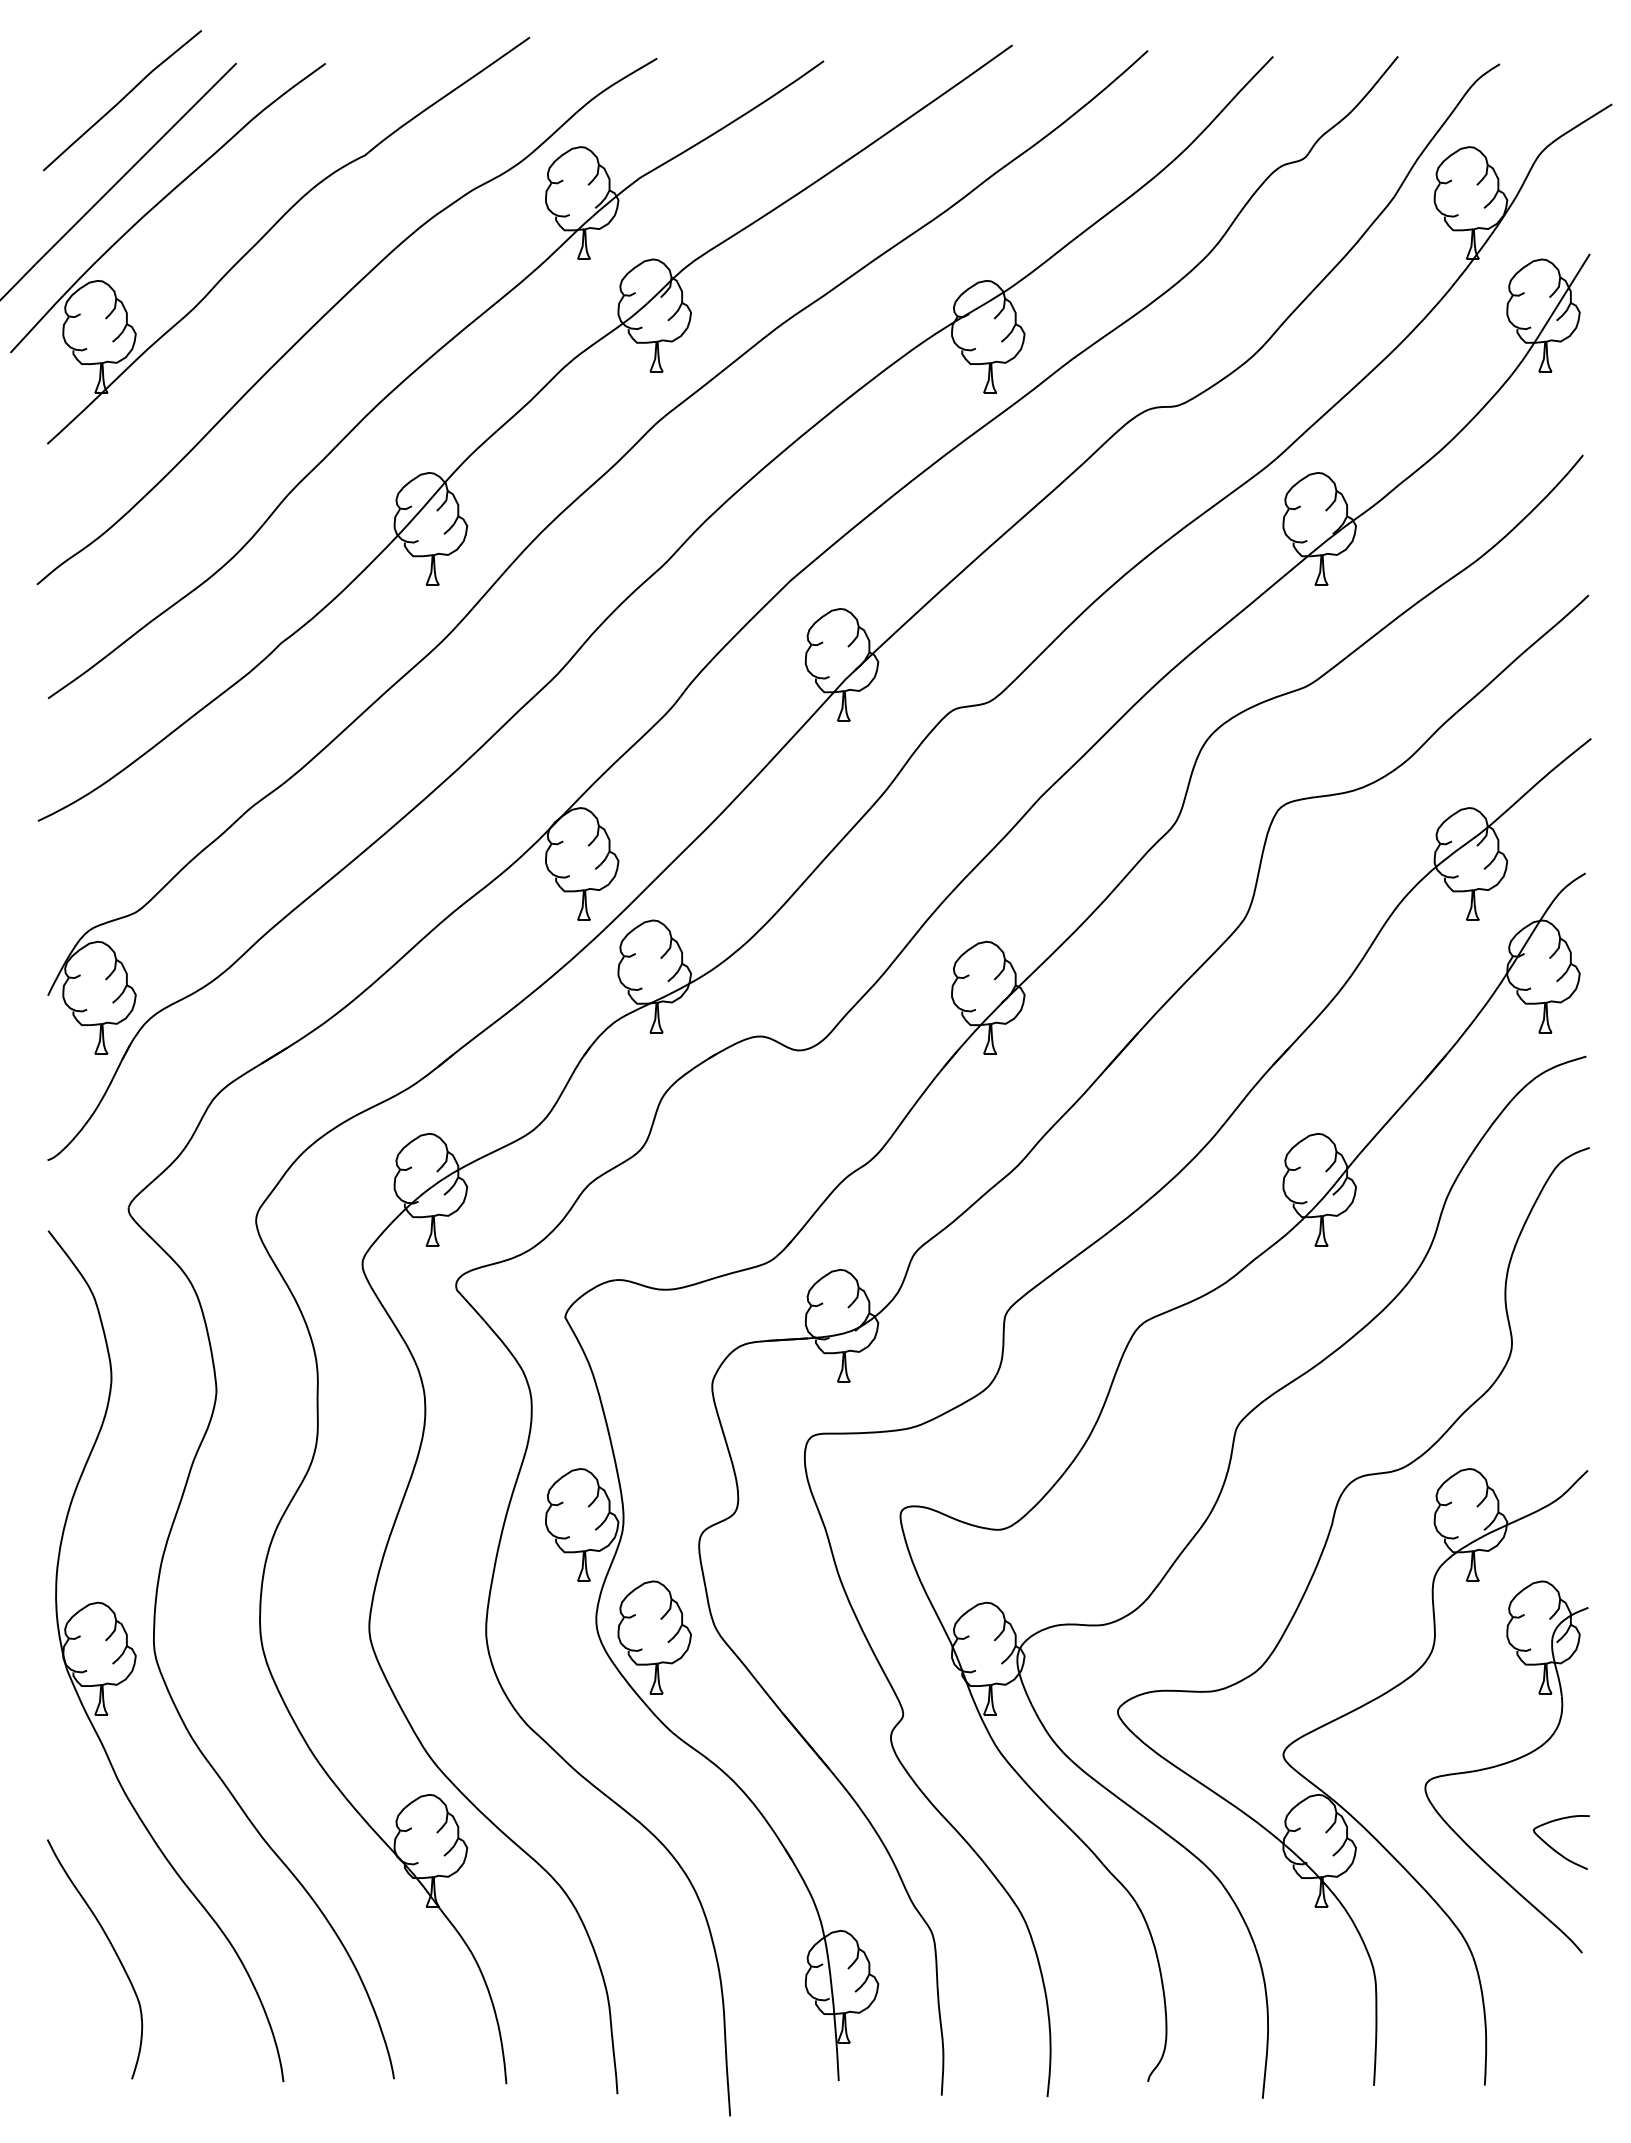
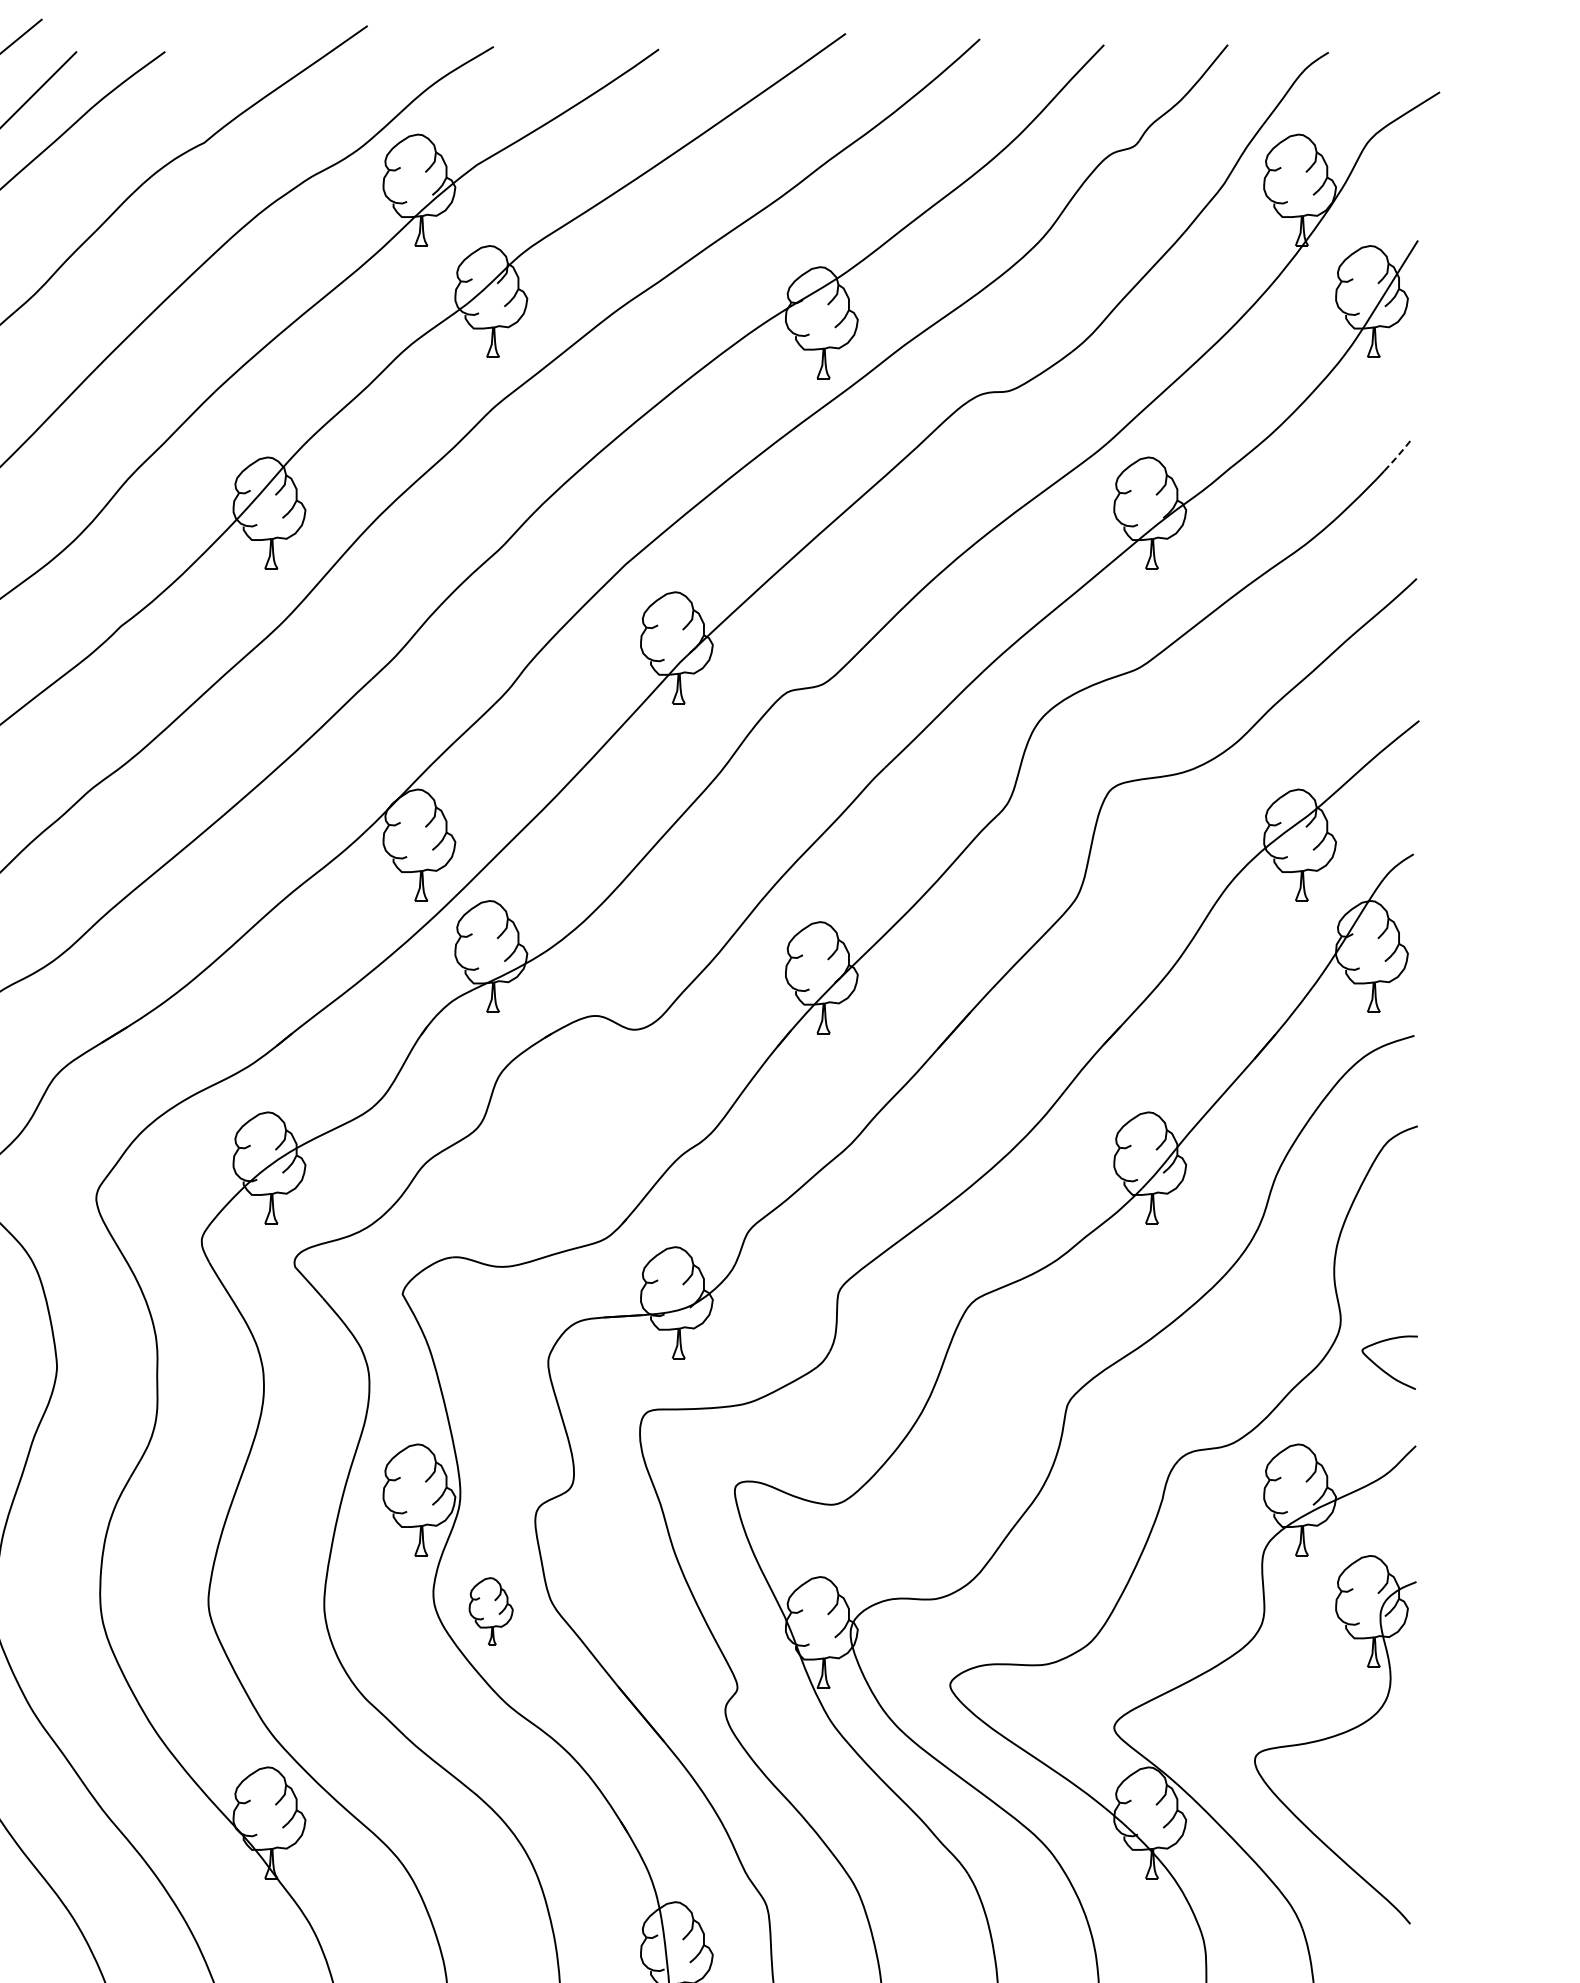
line: (1570, 470) -> (1398, 455), solid -> dashed
part: (654, 1637) -> (491, 1611), size x0.6
curve: (1555, 1849) -> (1383, 1369), moved

